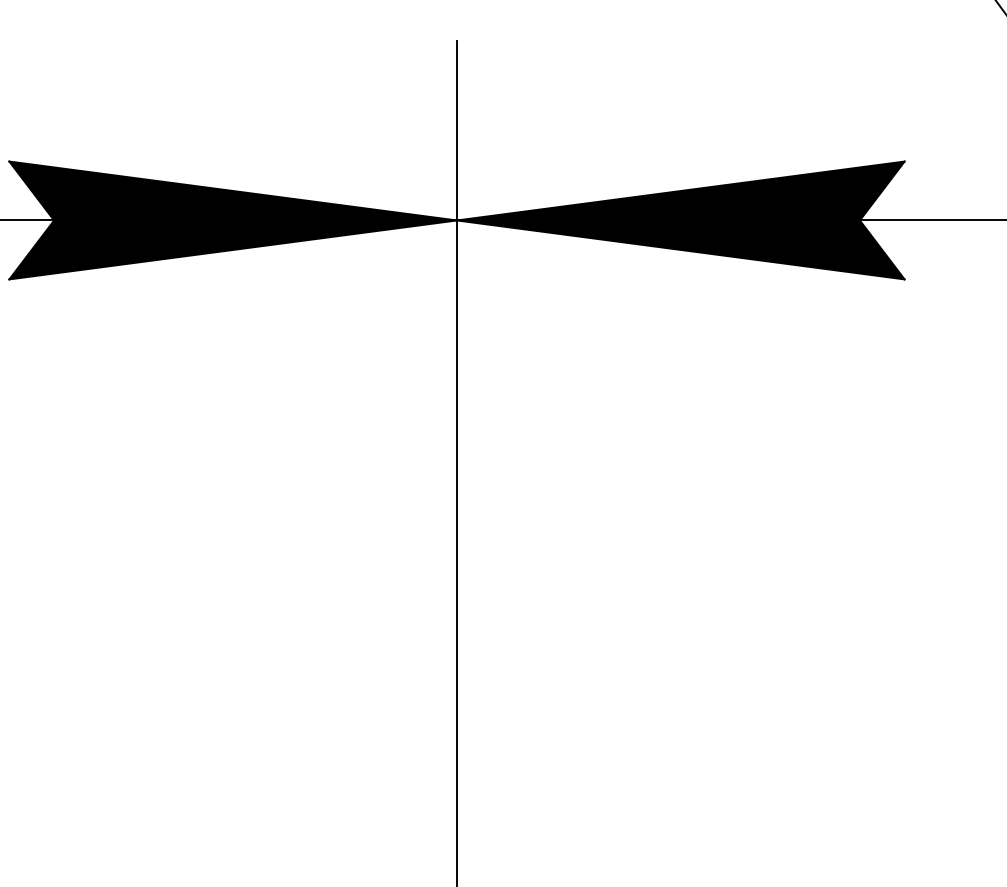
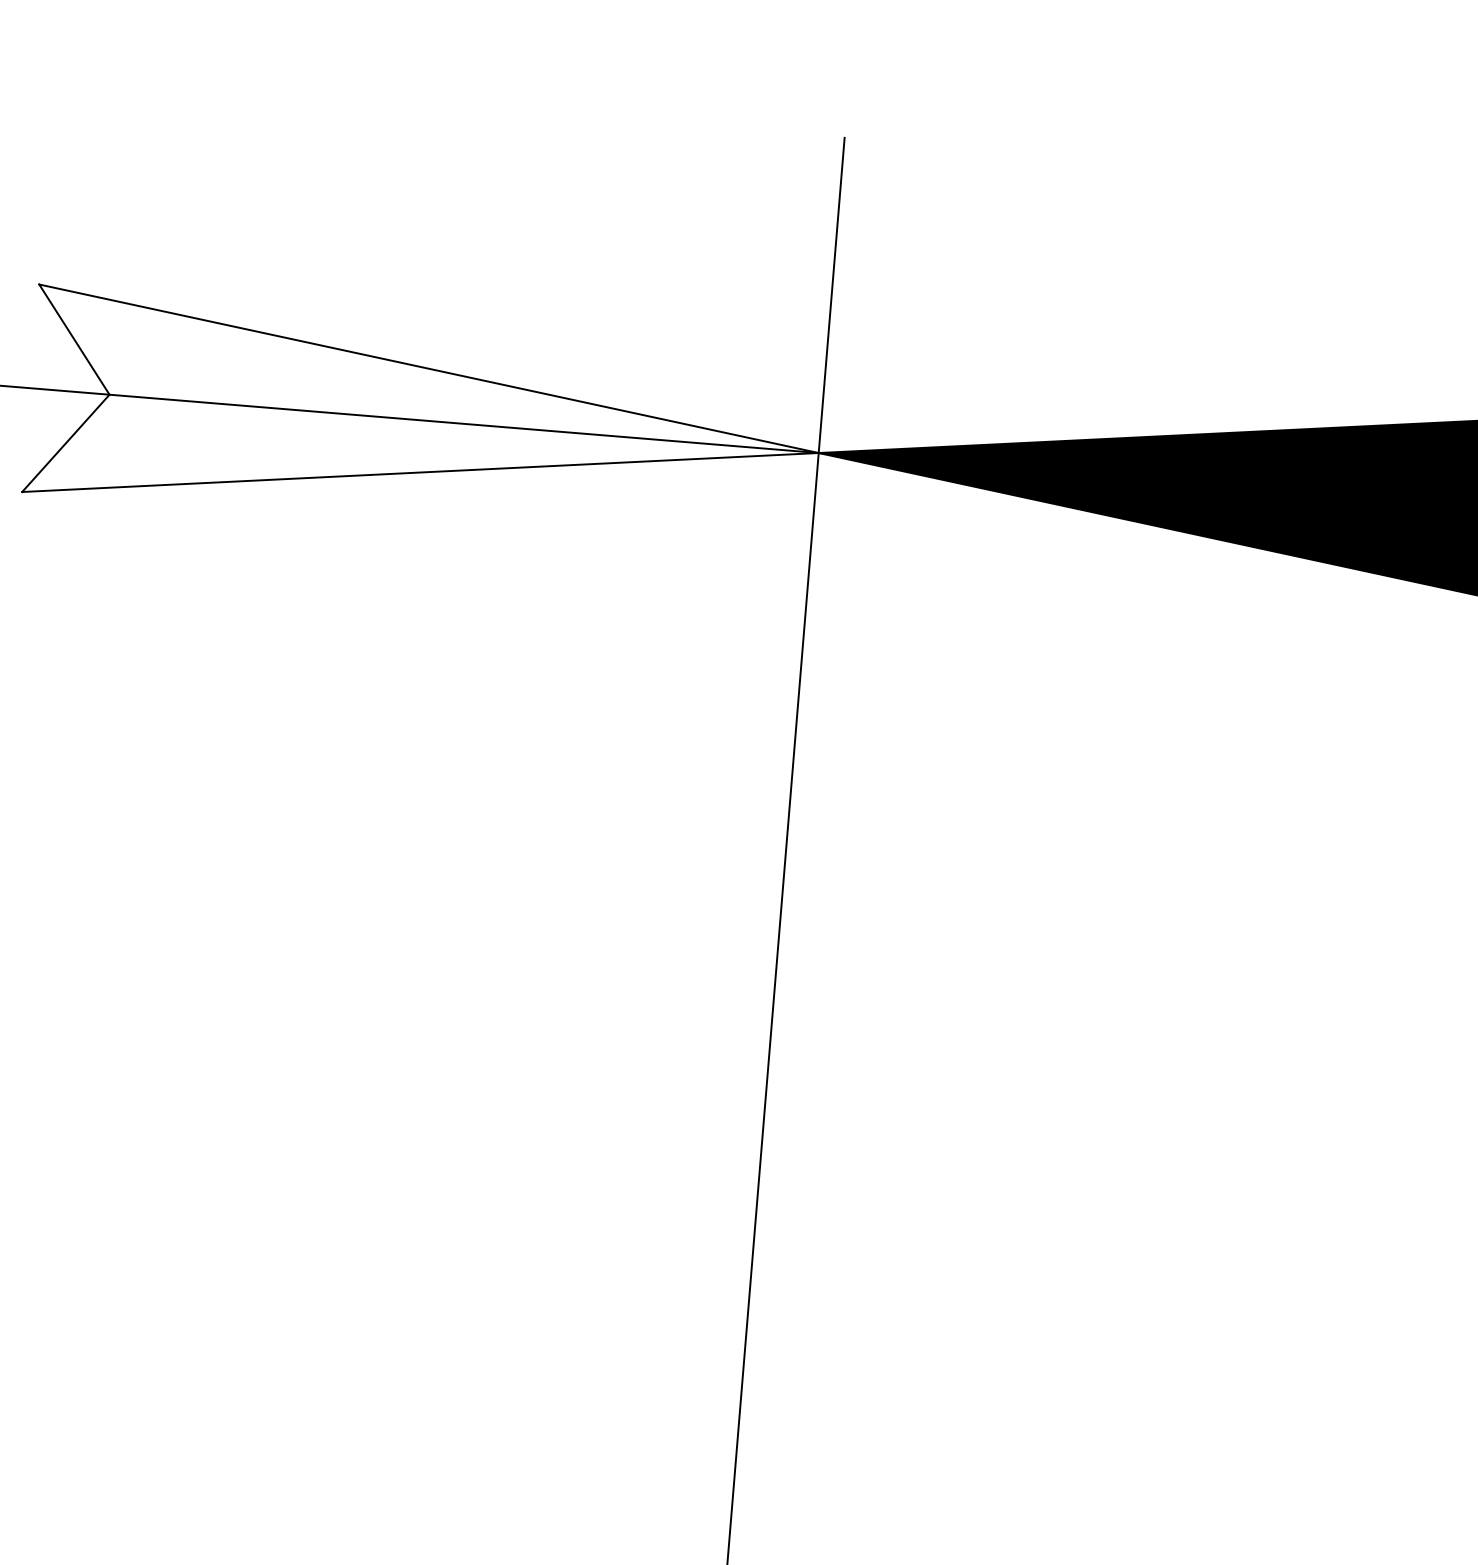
fill: (232, 220) -> (423, 420), removed

